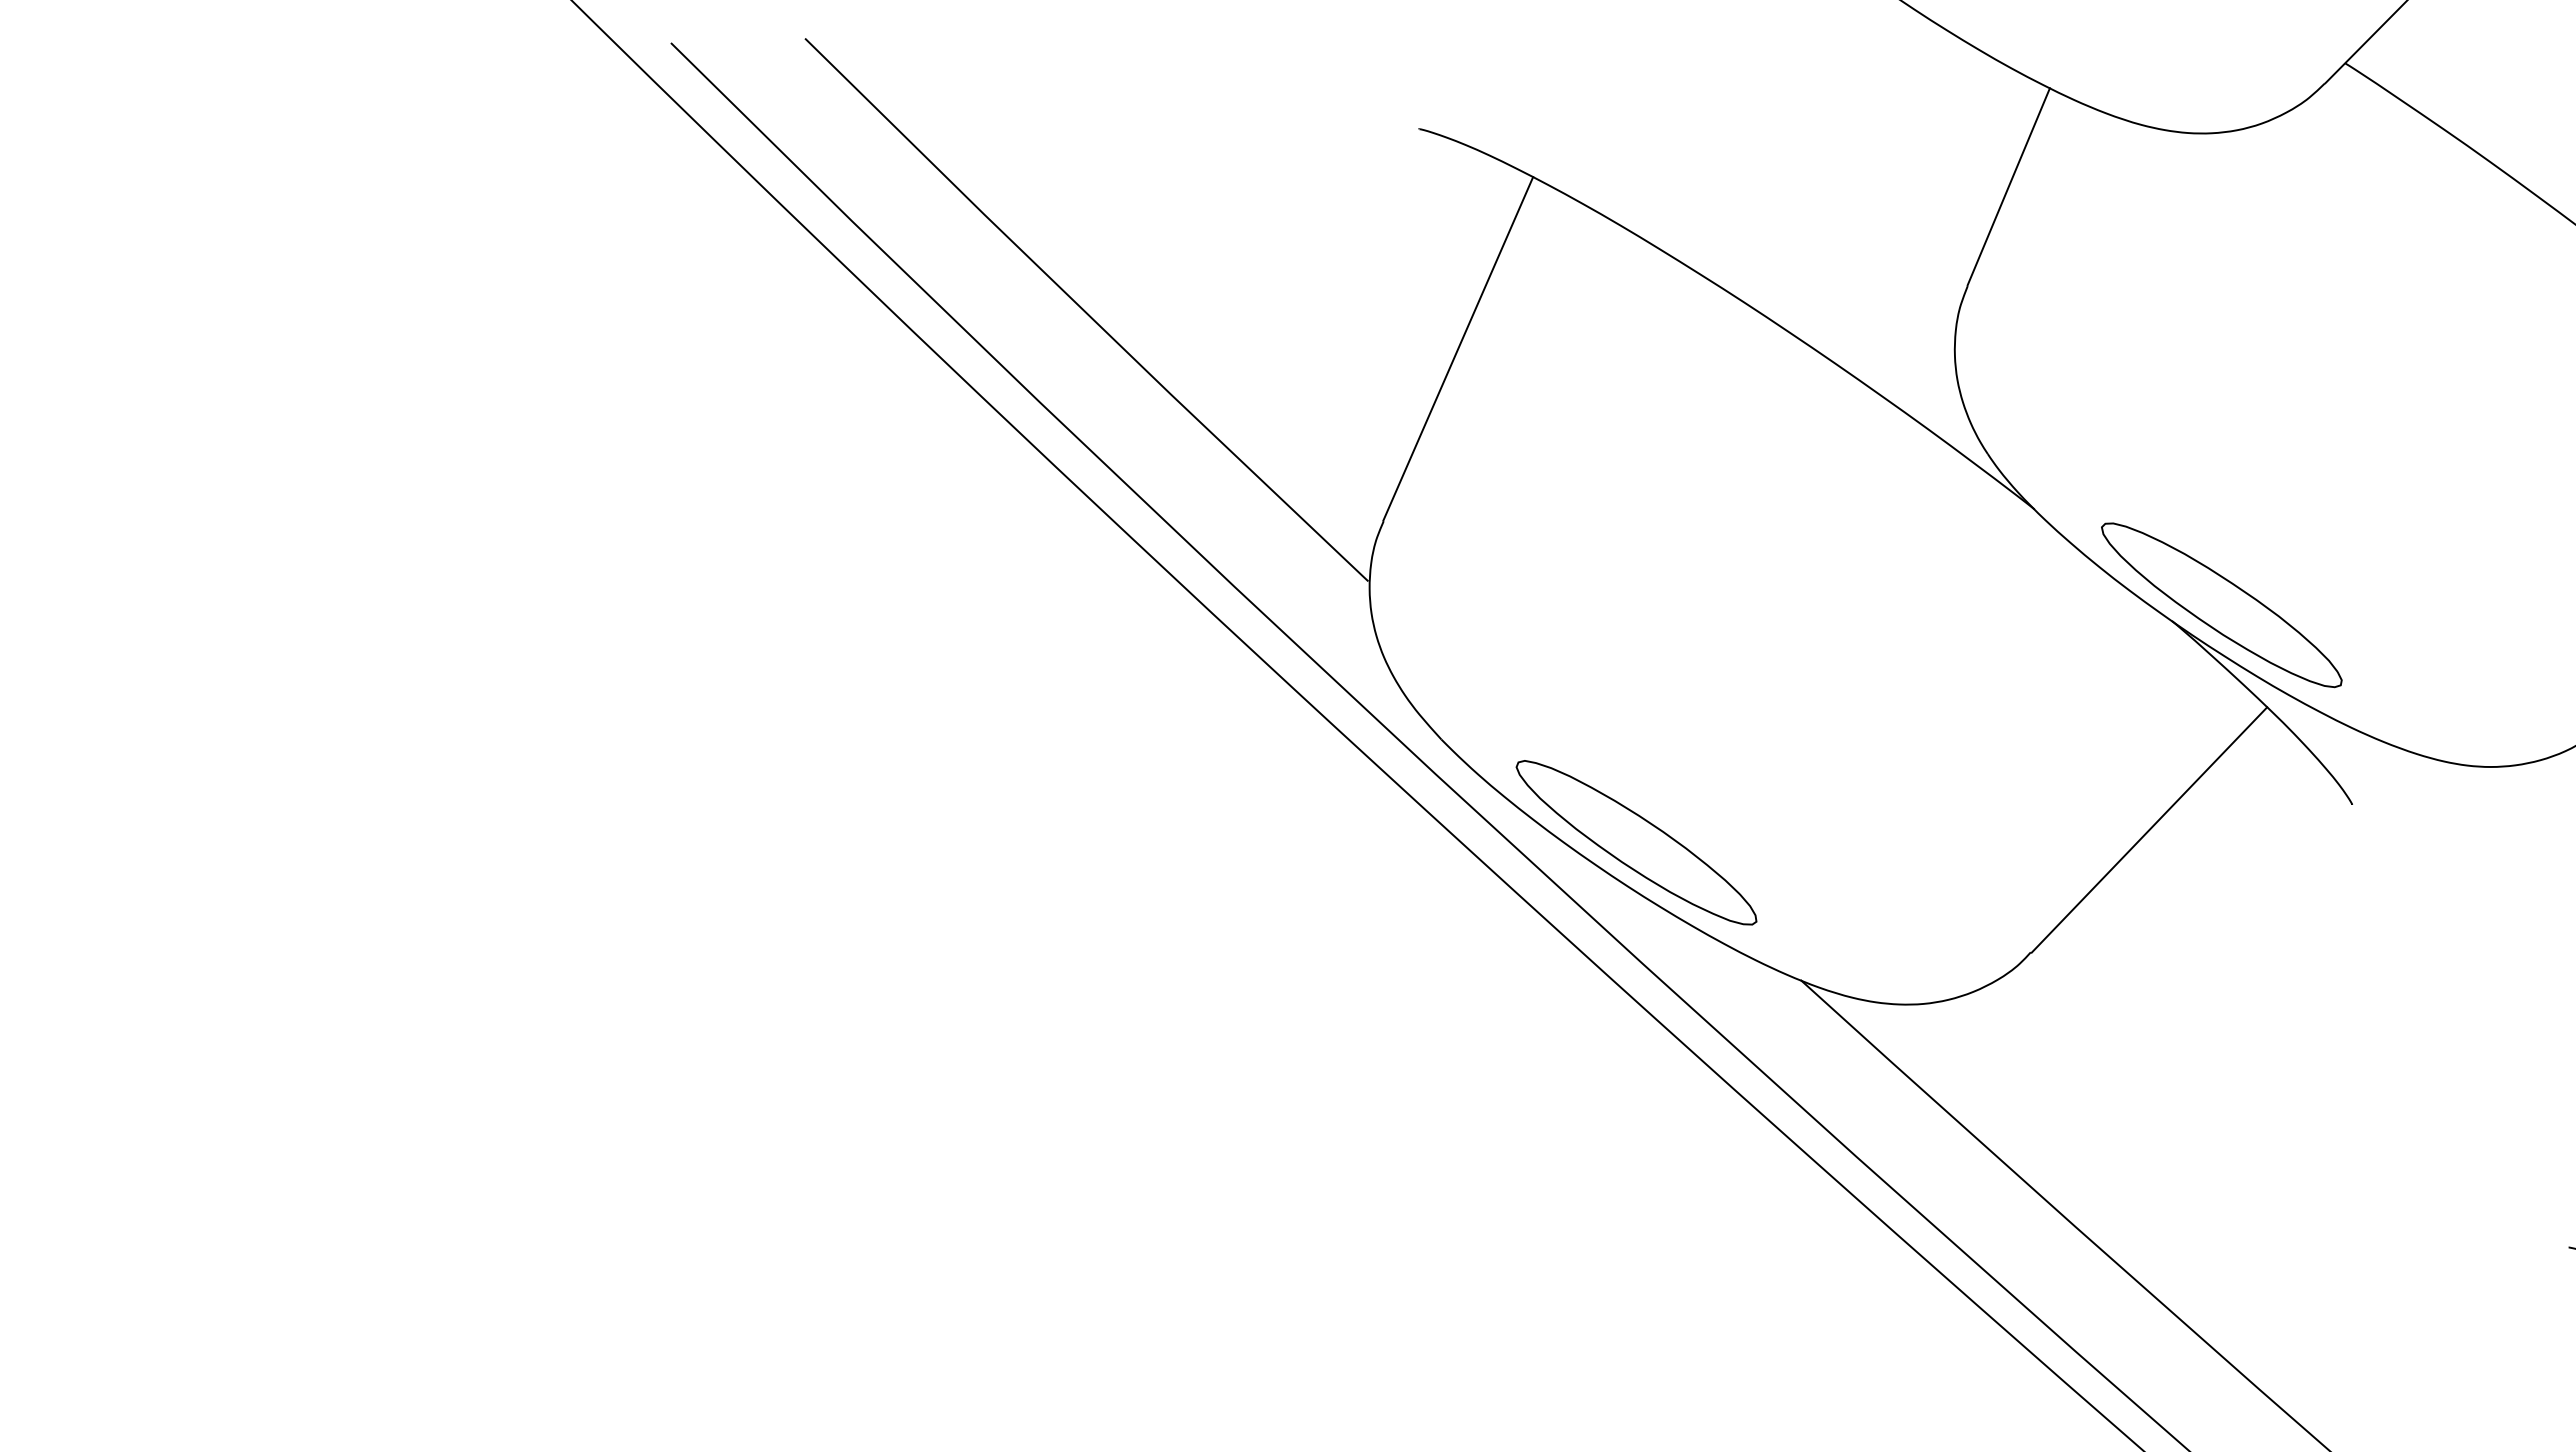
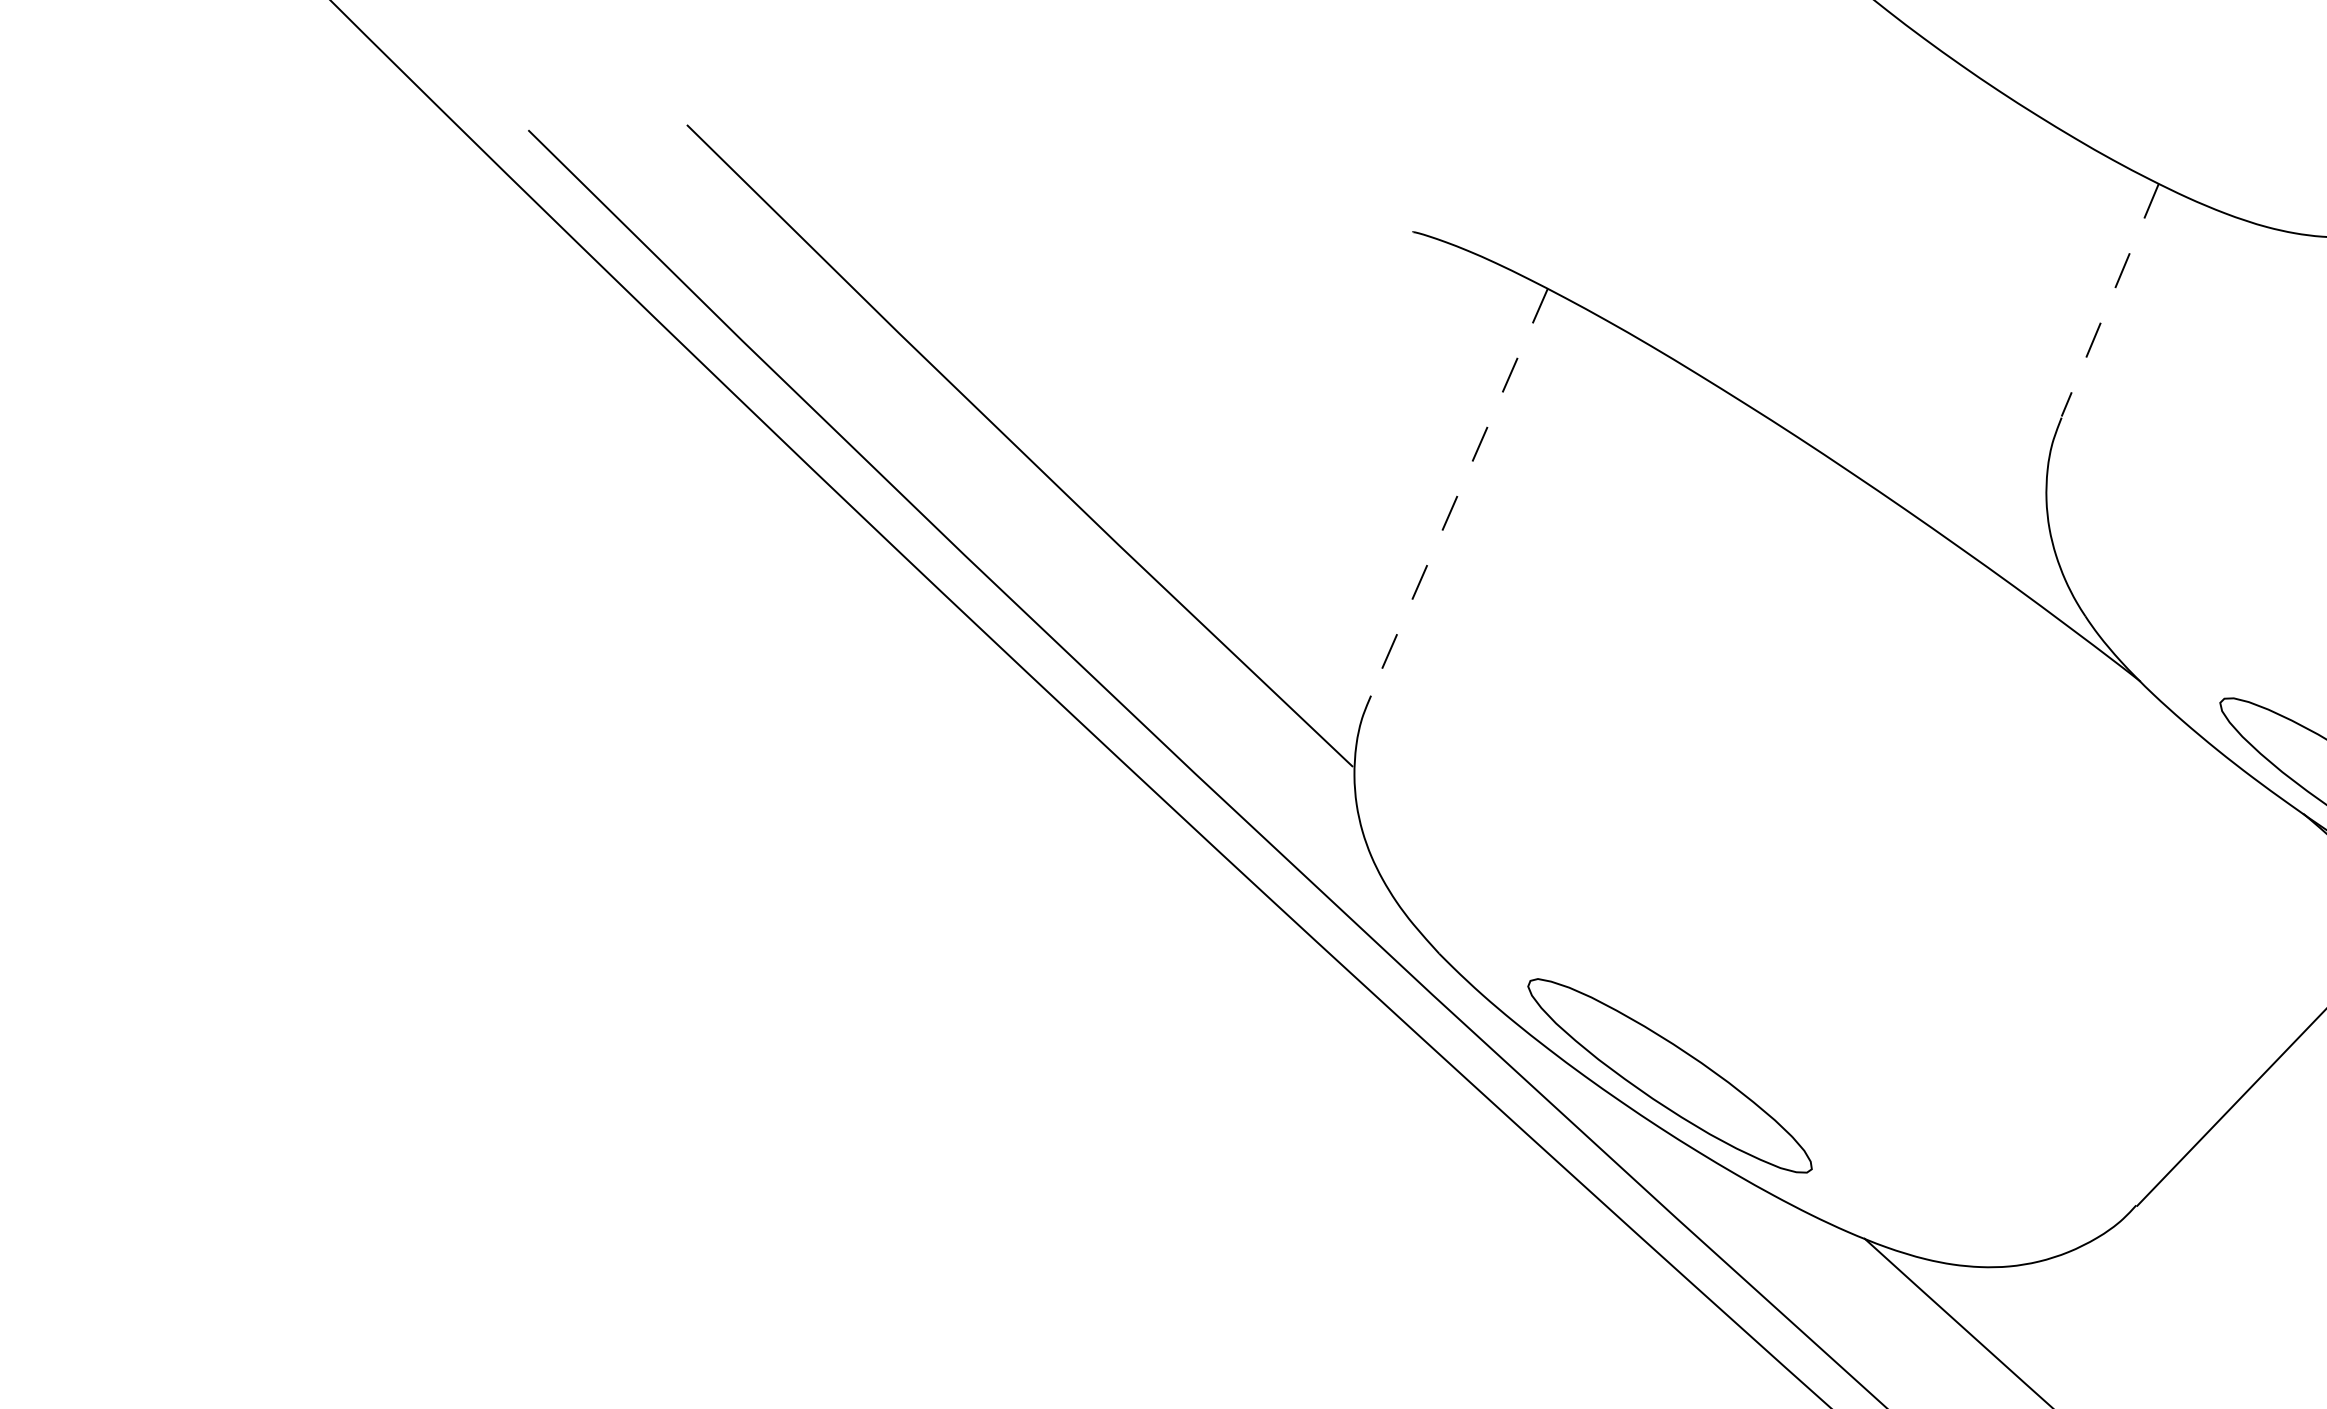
line: (2008, 186) -> (2109, 299), solid -> dashed
line: (1458, 349) -> (1459, 492), solid -> dashed

